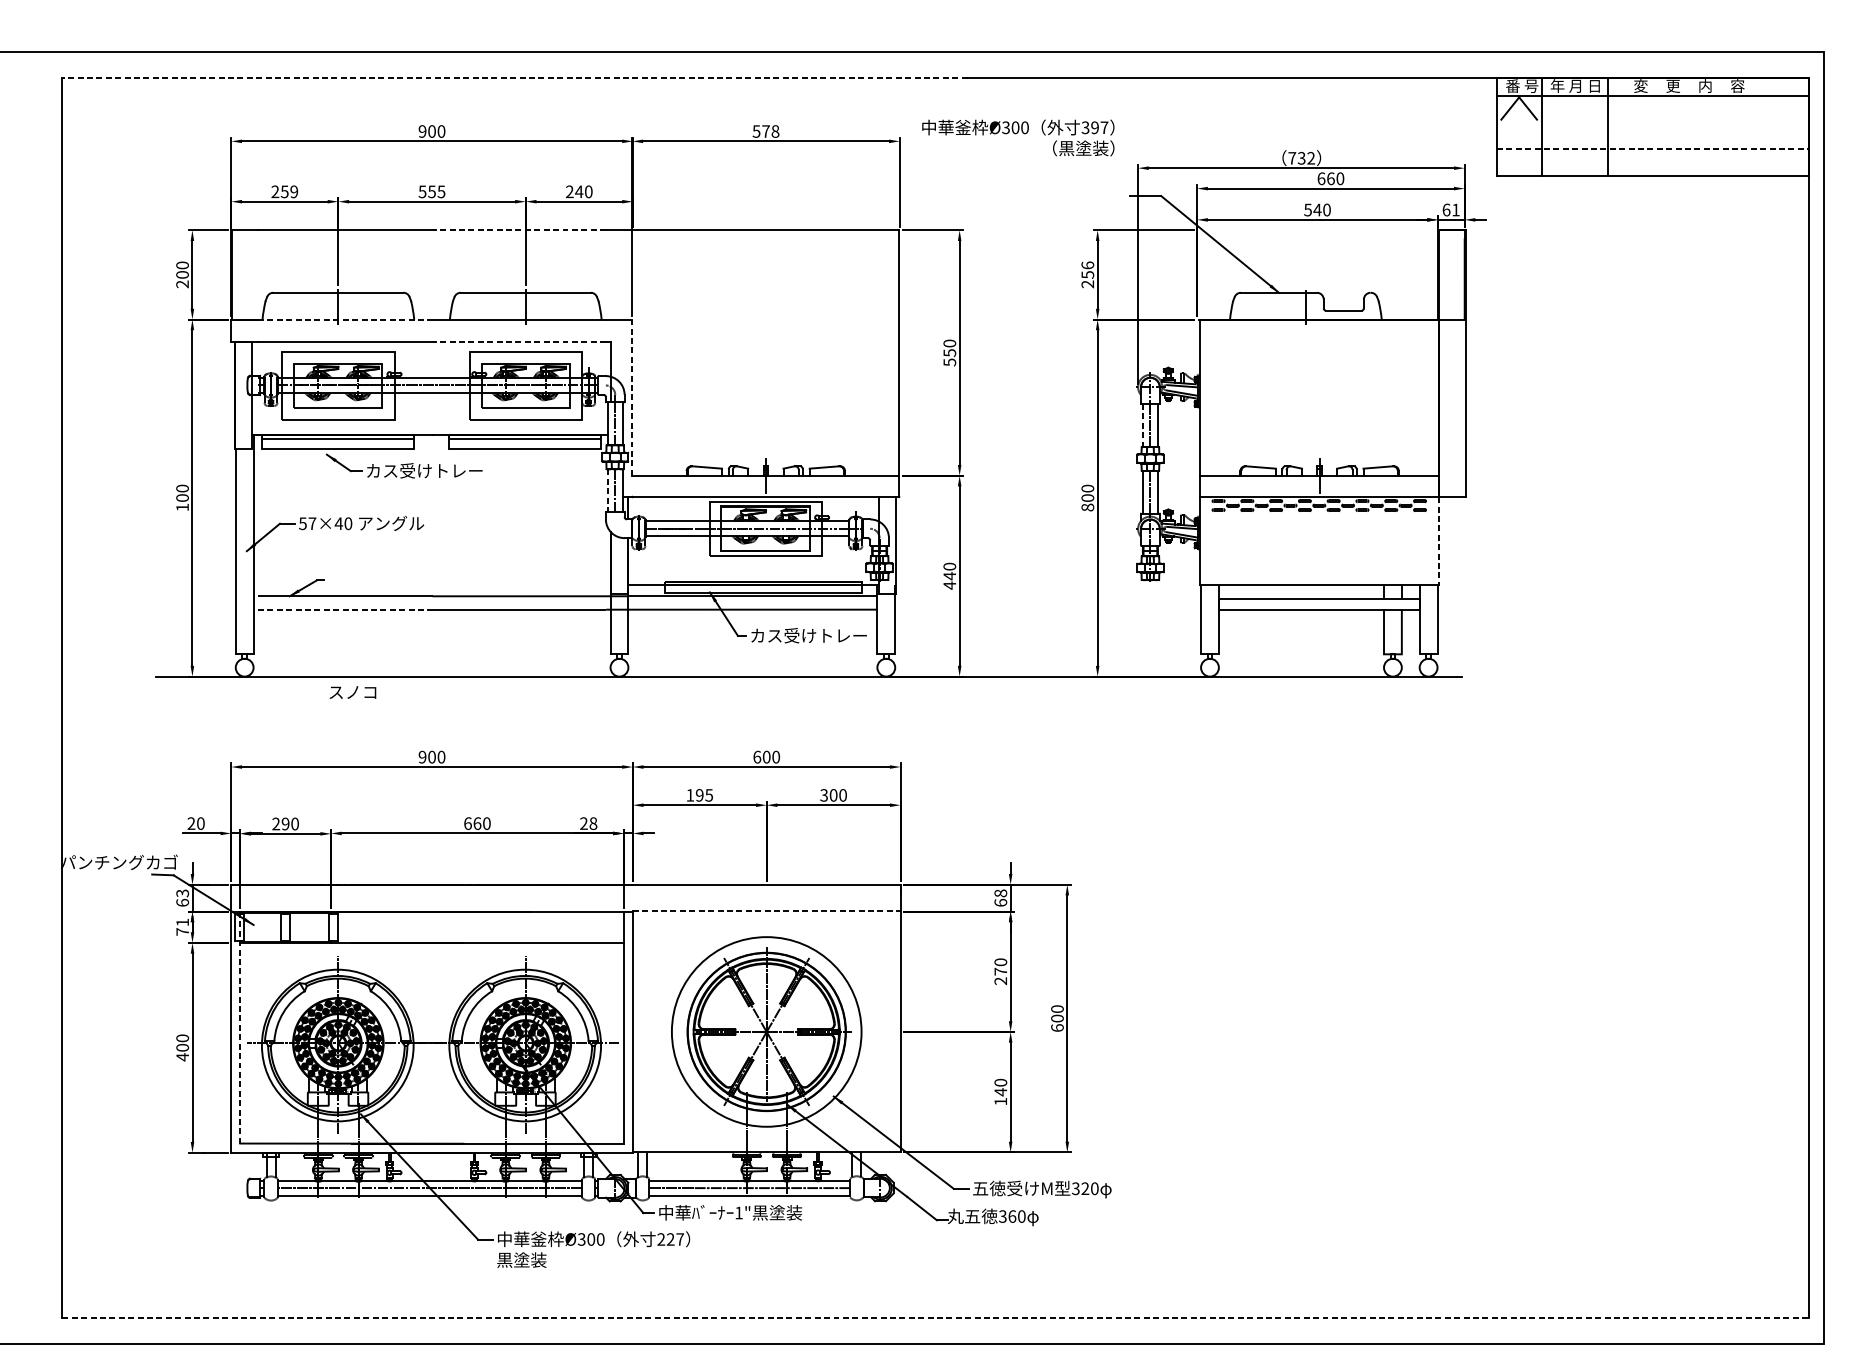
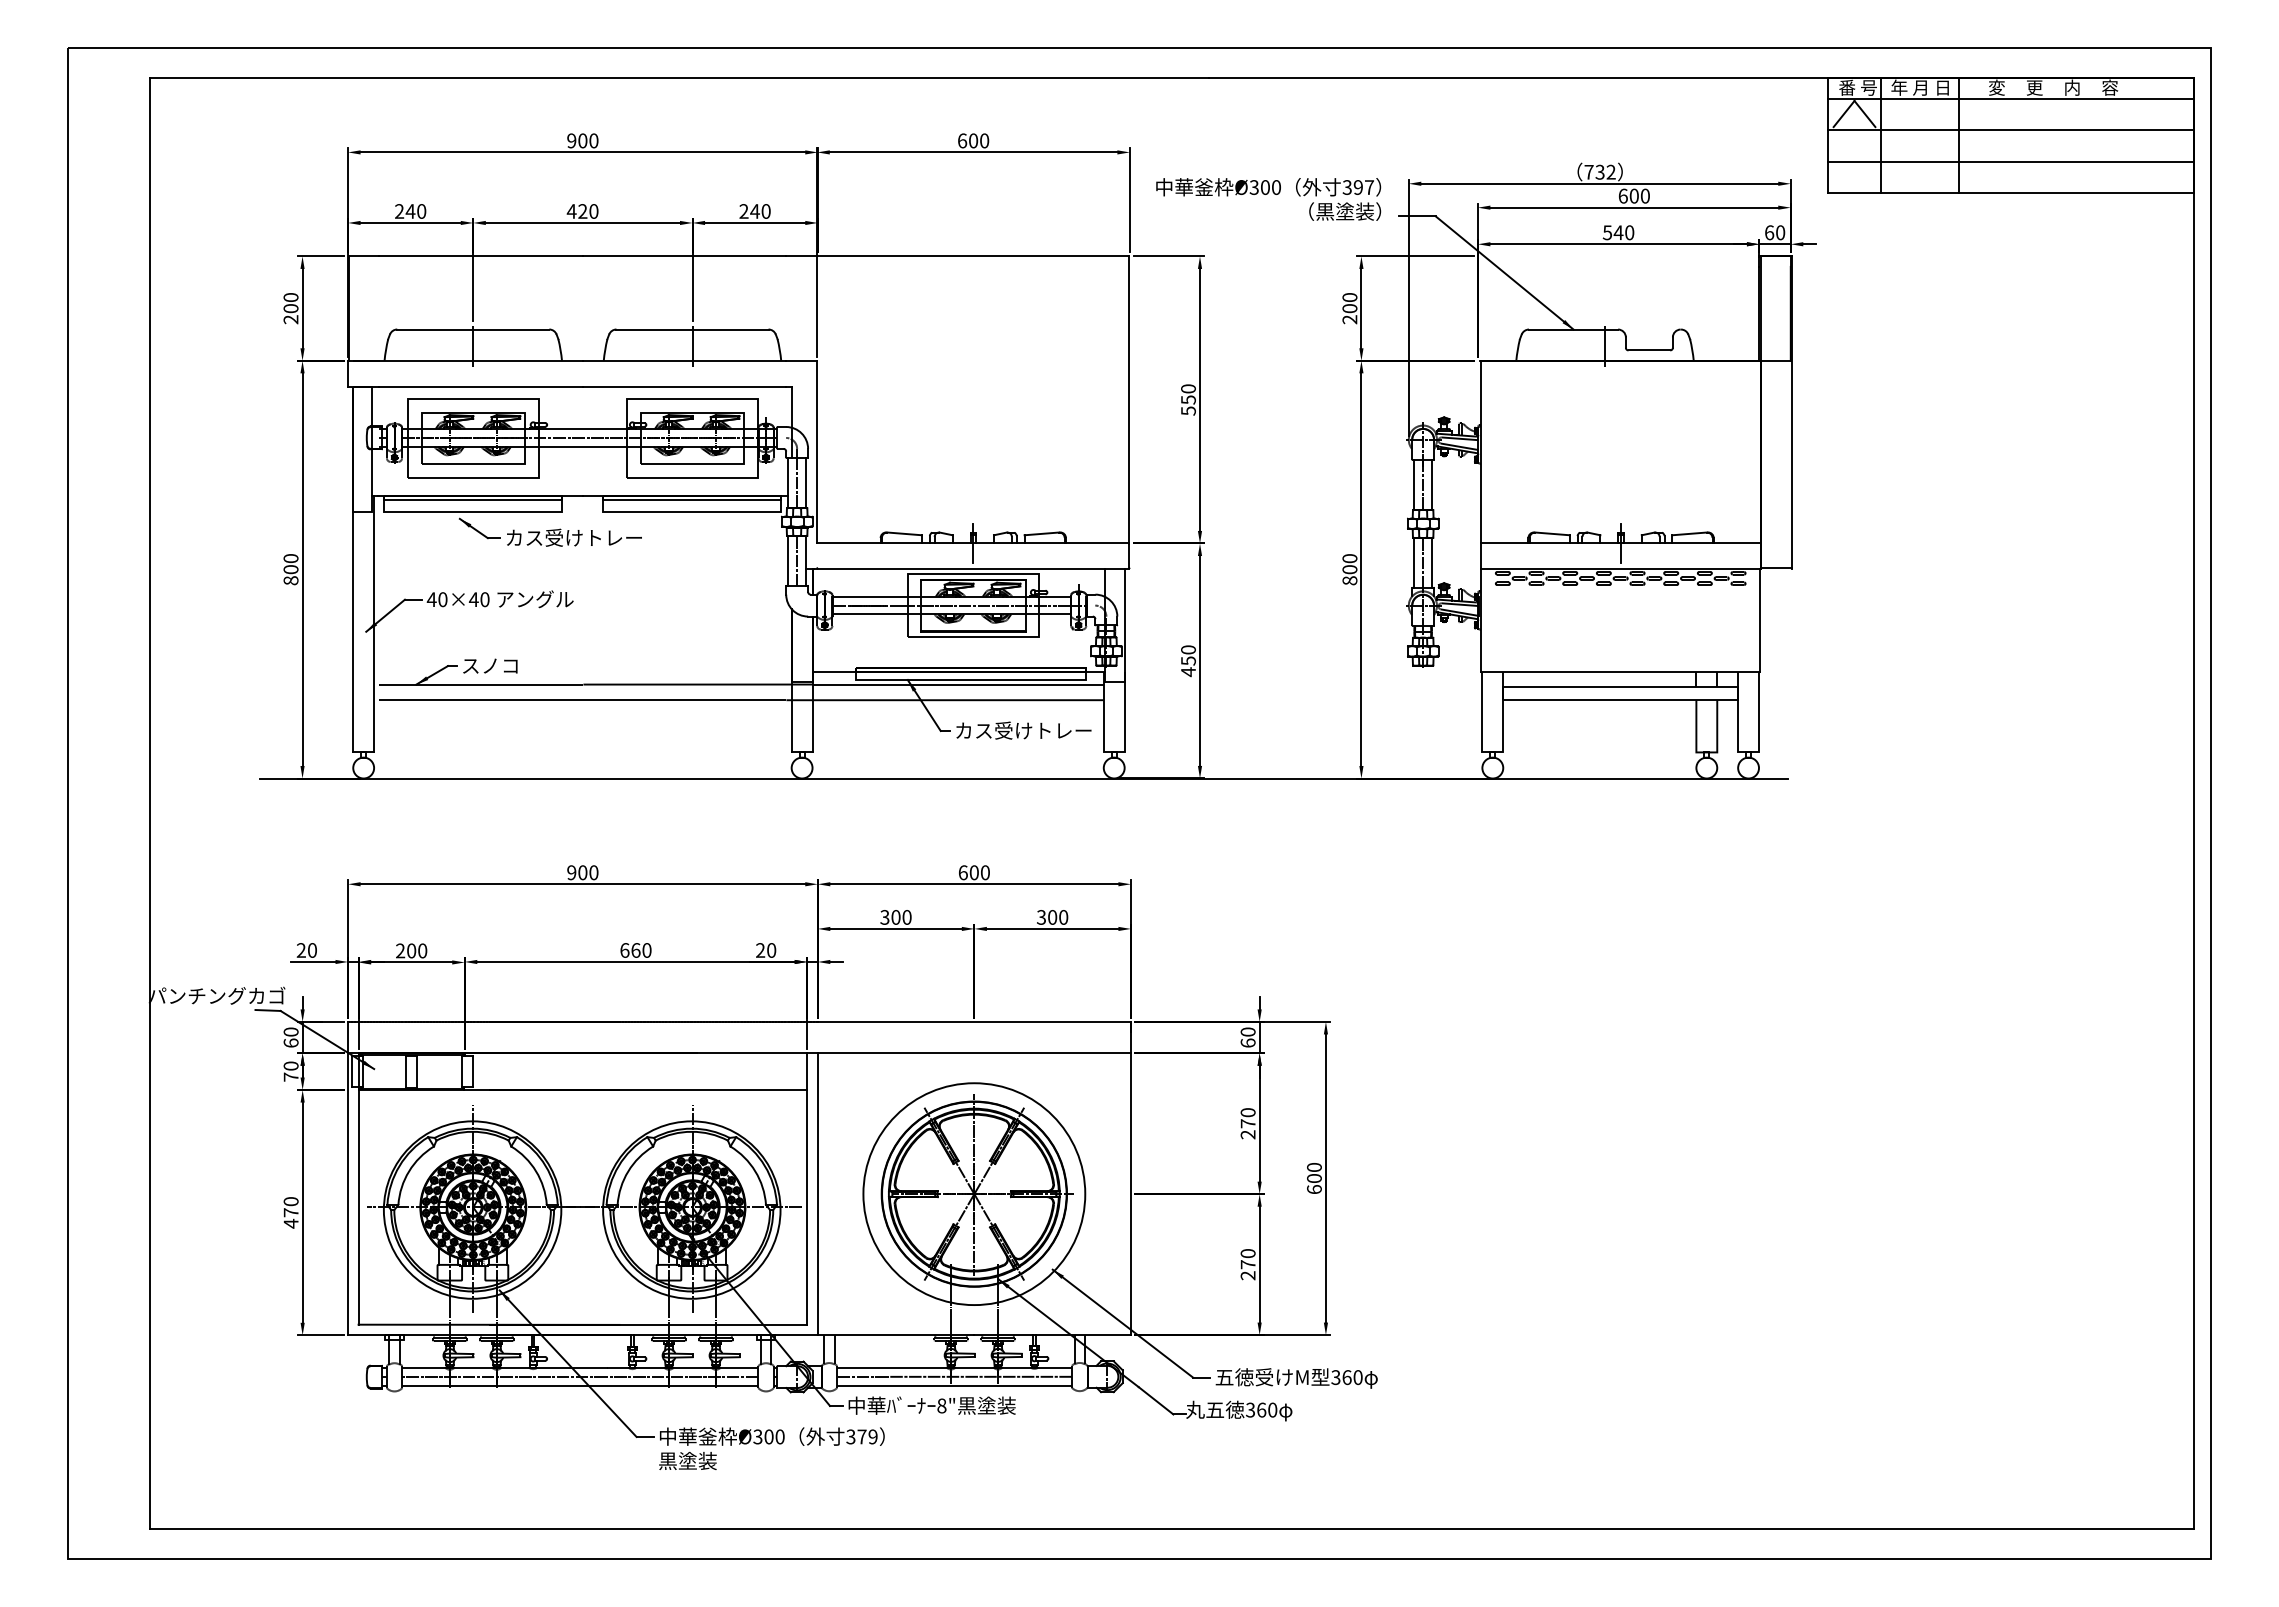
line: (514, 78) -> (679, 78), dashed -> solid
line: (1652, 122) -> (2010, 130), added
text: (766, 131) -> (973, 140), 578 -> 600
text: (1018, 138) -> (1268, 199), moved
line: (1653, 149) -> (2011, 161), dashed -> solid
text: (1330, 178) -> (1633, 195), 660 -> 600
text: (288, 191) -> (415, 211), 259 -> 240
text: (431, 191) -> (582, 211), 555 -> 420
text: (1455, 209) -> (1780, 232), 61 -> 60
line: (518, 230) -> (684, 256), dashed -> solid
text: (1087, 269) -> (1349, 302), 256 -> 200
line: (345, 319) -> (481, 360), dashed -> solid
line: (518, 341) -> (684, 386), dashed -> solid
line: (632, 397) -> (817, 451), dashed -> solid
line: (1143, 426) -> (1414, 485), dashed -> solid
line: (607, 490) -> (788, 560), dashed -> solid
text: (182, 507) -> (290, 580), 100 -> 800
text: (306, 523) -> (436, 599), 57×40 -> 40×40
line: (1438, 541) -> (1760, 620), dashed -> solid
text: (949, 575) -> (1188, 660), 440 -> 450
line: (345, 609) -> (481, 700), dashed -> solid
text: (353, 691) -> (490, 665), moved
text: (699, 795) -> (895, 917), 195 -> 300
text: (285, 823) -> (411, 950), 290 -> 200
text: (593, 823) -> (771, 950), 28 -> 20
text: (182, 892) -> (290, 1031), 63 -> 60
text: (1001, 892) -> (1248, 1031), 68 -> 60
line: (766, 911) -> (974, 1053), dashed -> solid
text: (182, 921) -> (290, 1065), 71 -> 70
line: (240, 1027) -> (358, 1189), dashed -> solid
text: (182, 1047) -> (290, 1212), 400 -> 470
text: (1000, 1096) -> (1247, 1269), 140 -> 270
text: (1084, 1188) -> (1346, 1377), 320 -> 360
text: (738, 1212) -> (941, 1405), 1" -> 8"
text: (670, 1239) -> (861, 1436), 227 -> 379
line: (936, 1317) -> (1172, 1528), dashed -> solid

